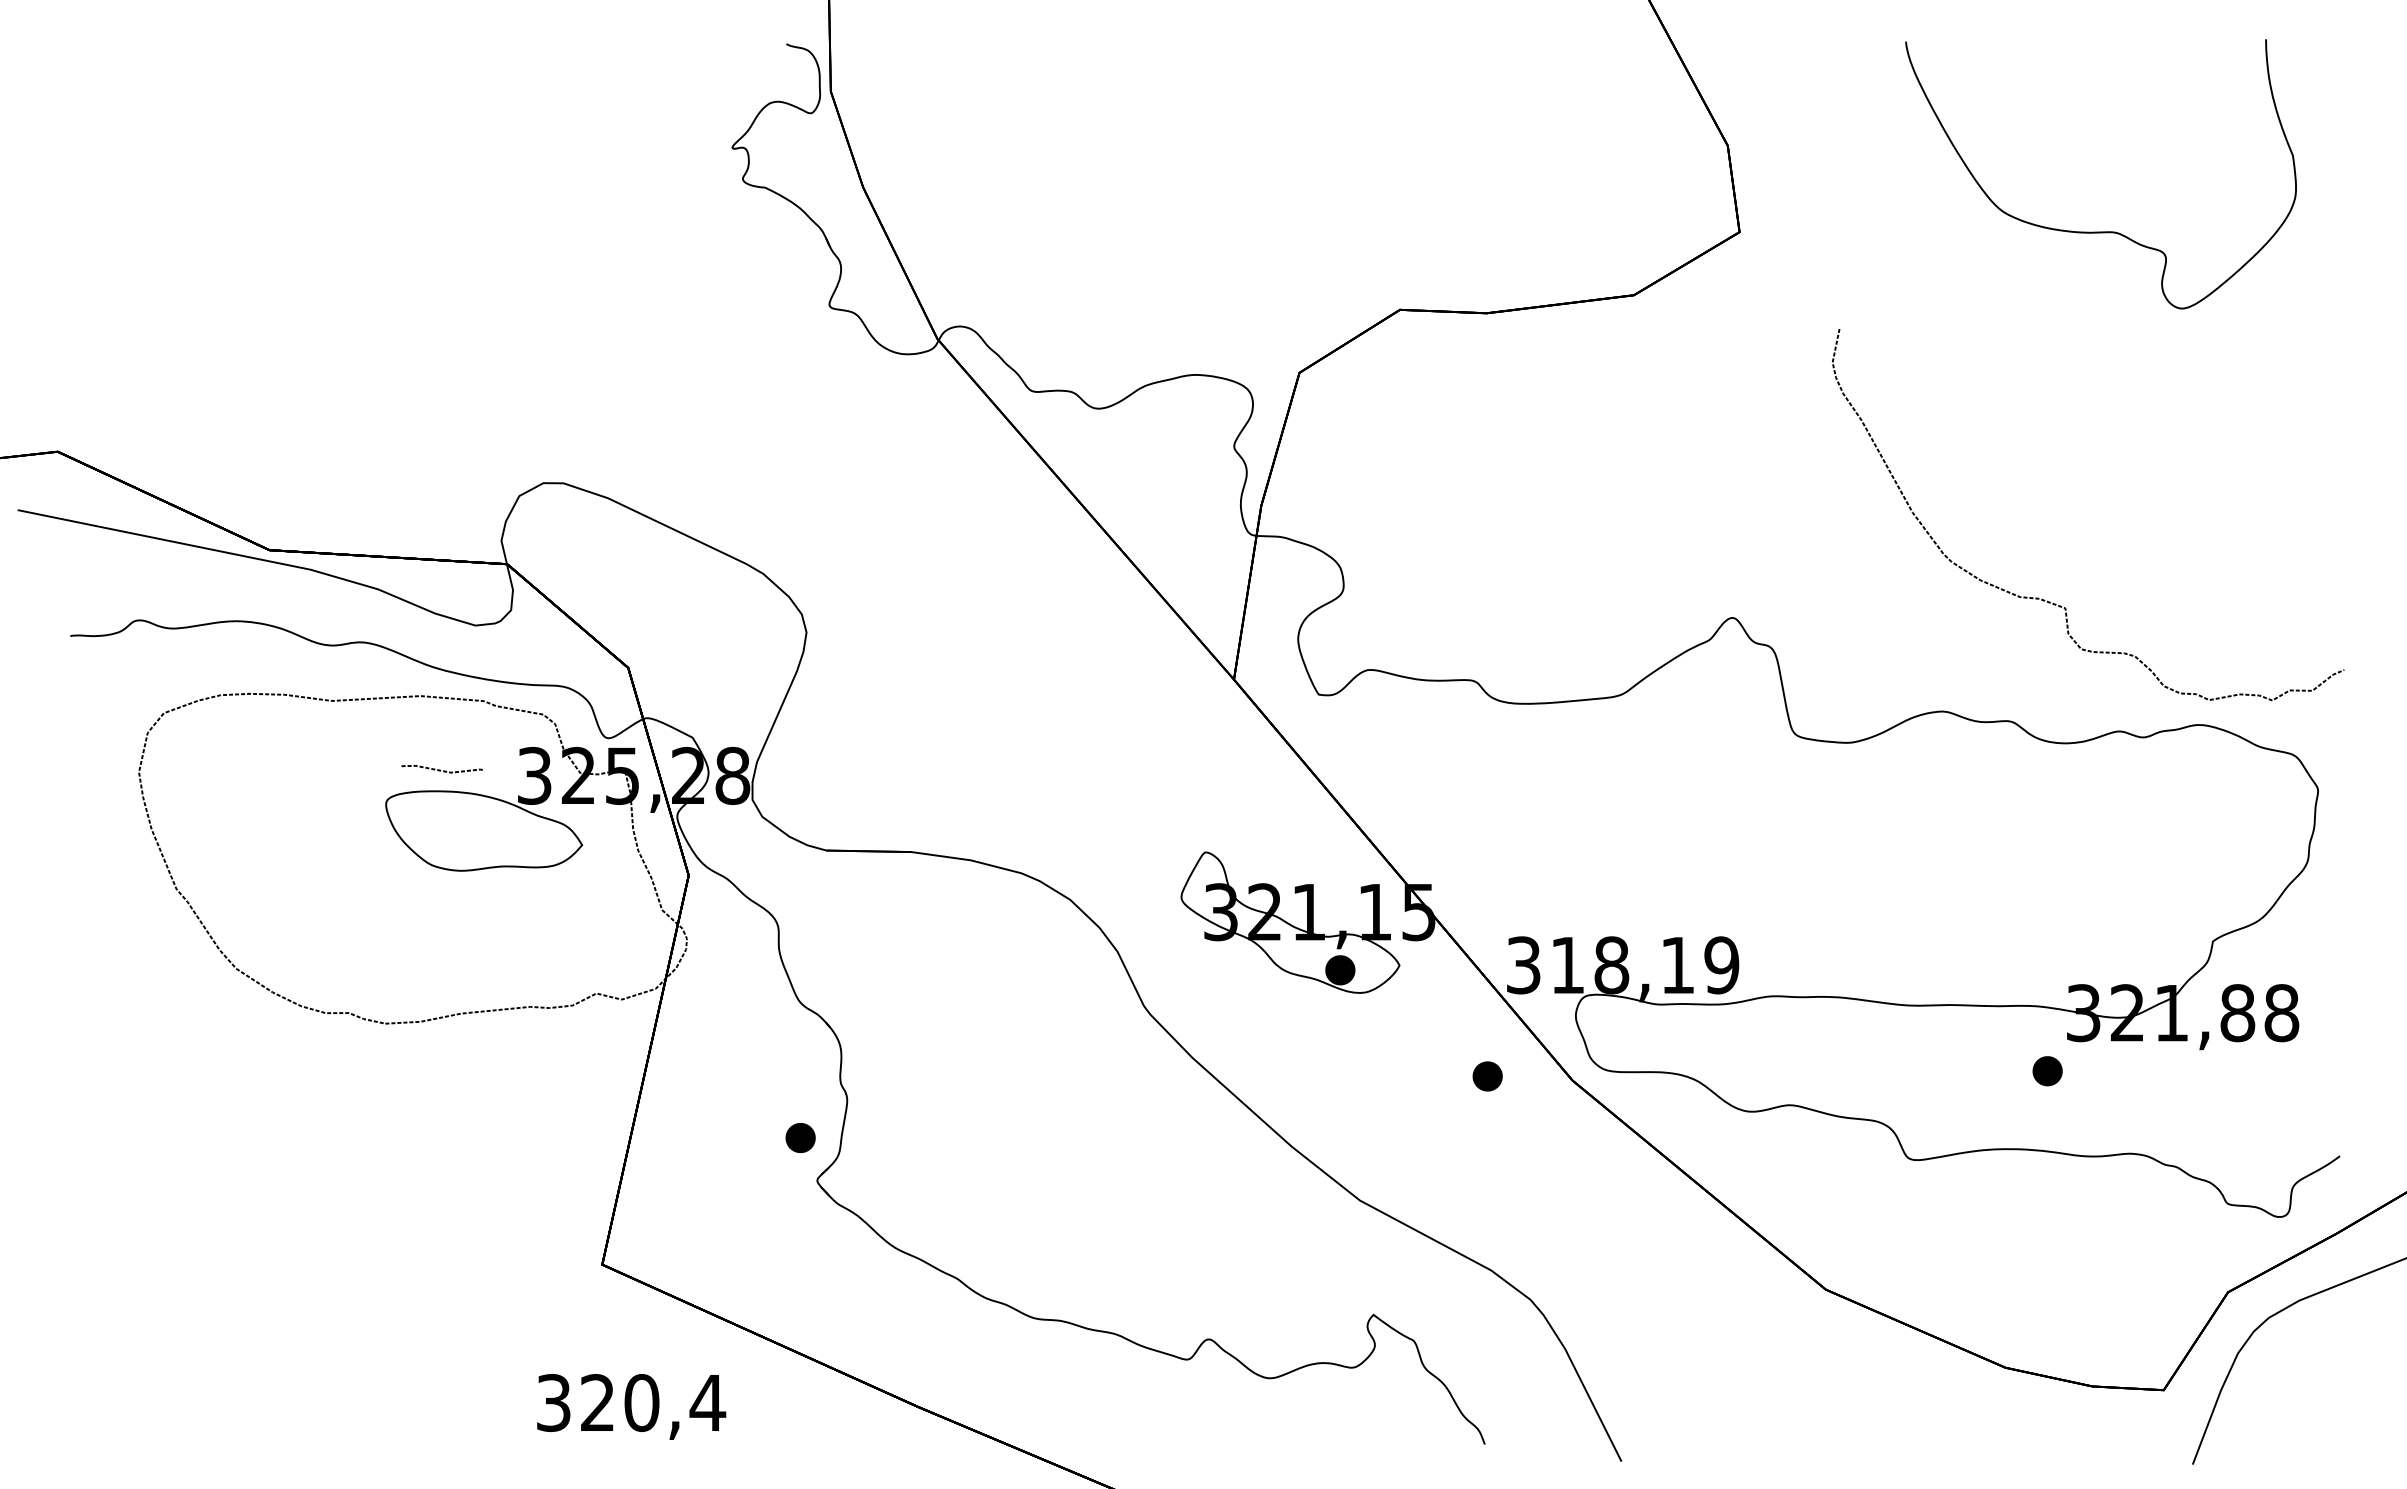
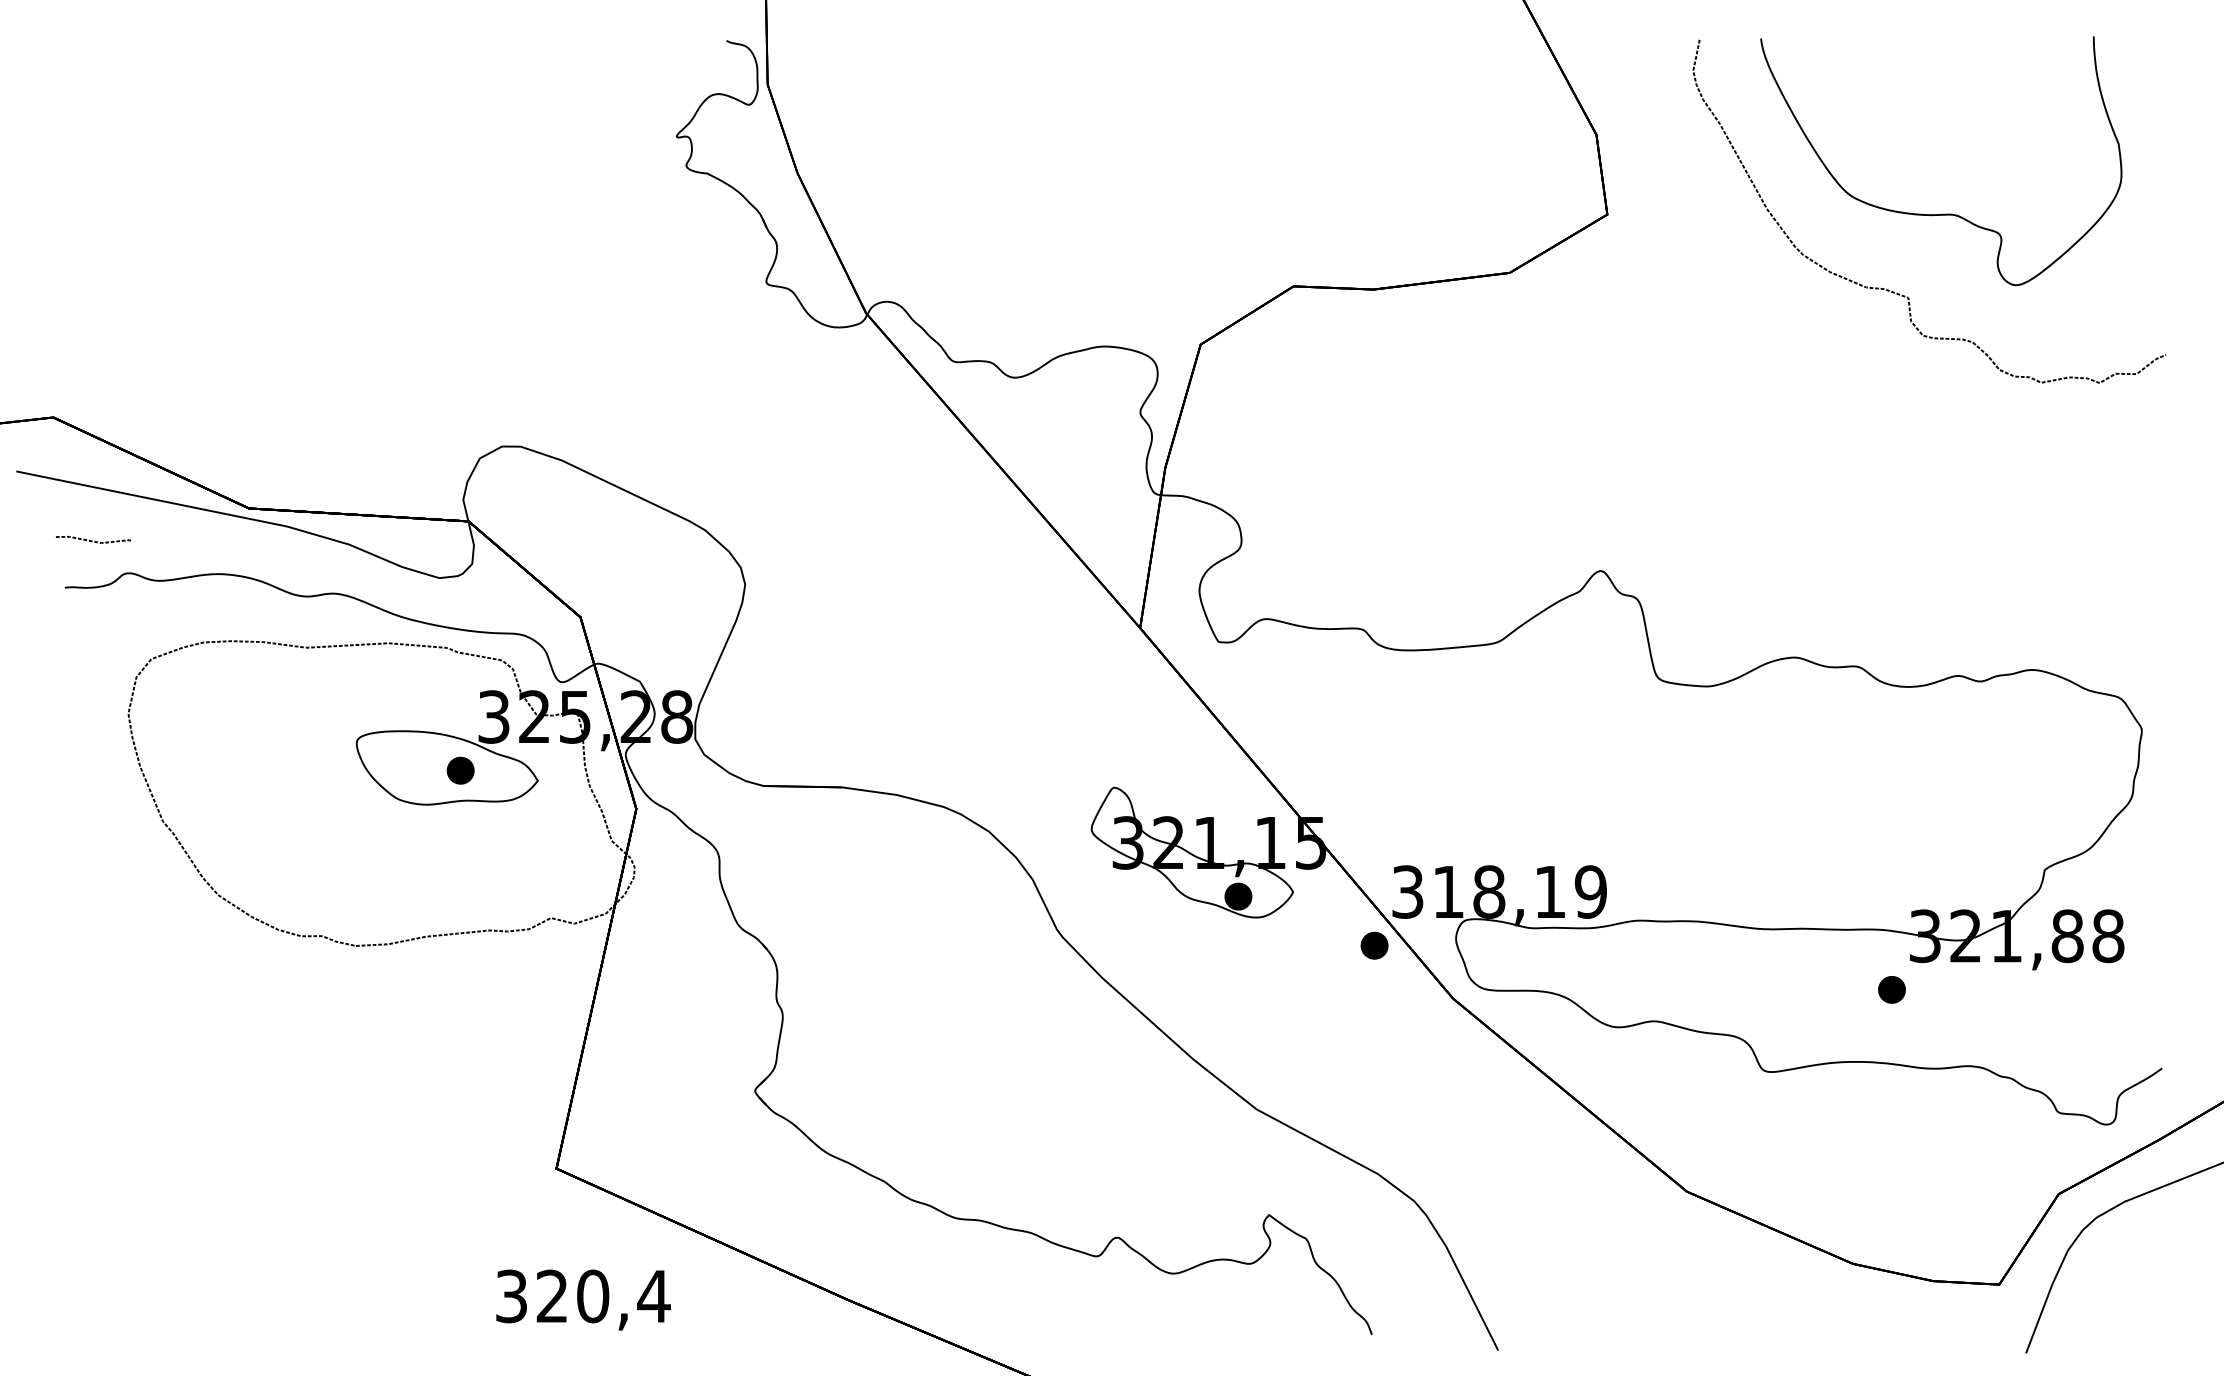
curve: (2061, 605) -> (1904, 295), moved
line: (440, 769) -> (91, 540), moved
part: (1487, 1076) -> (1374, 945), moved
part: (800, 1138) -> (460, 771), moved

